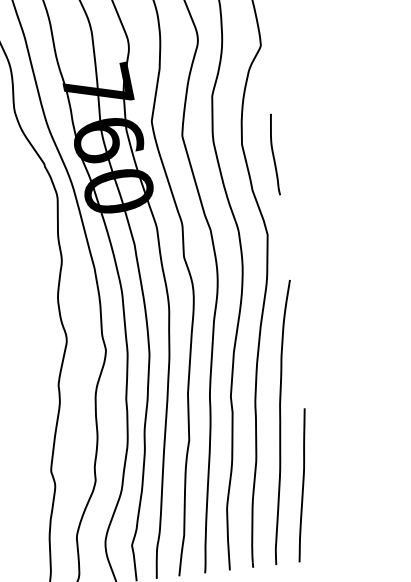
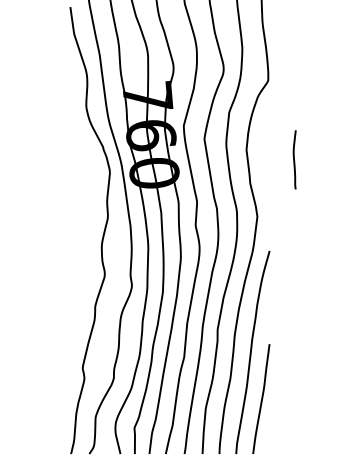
curve: (273, 154) -> (294, 159), moved

